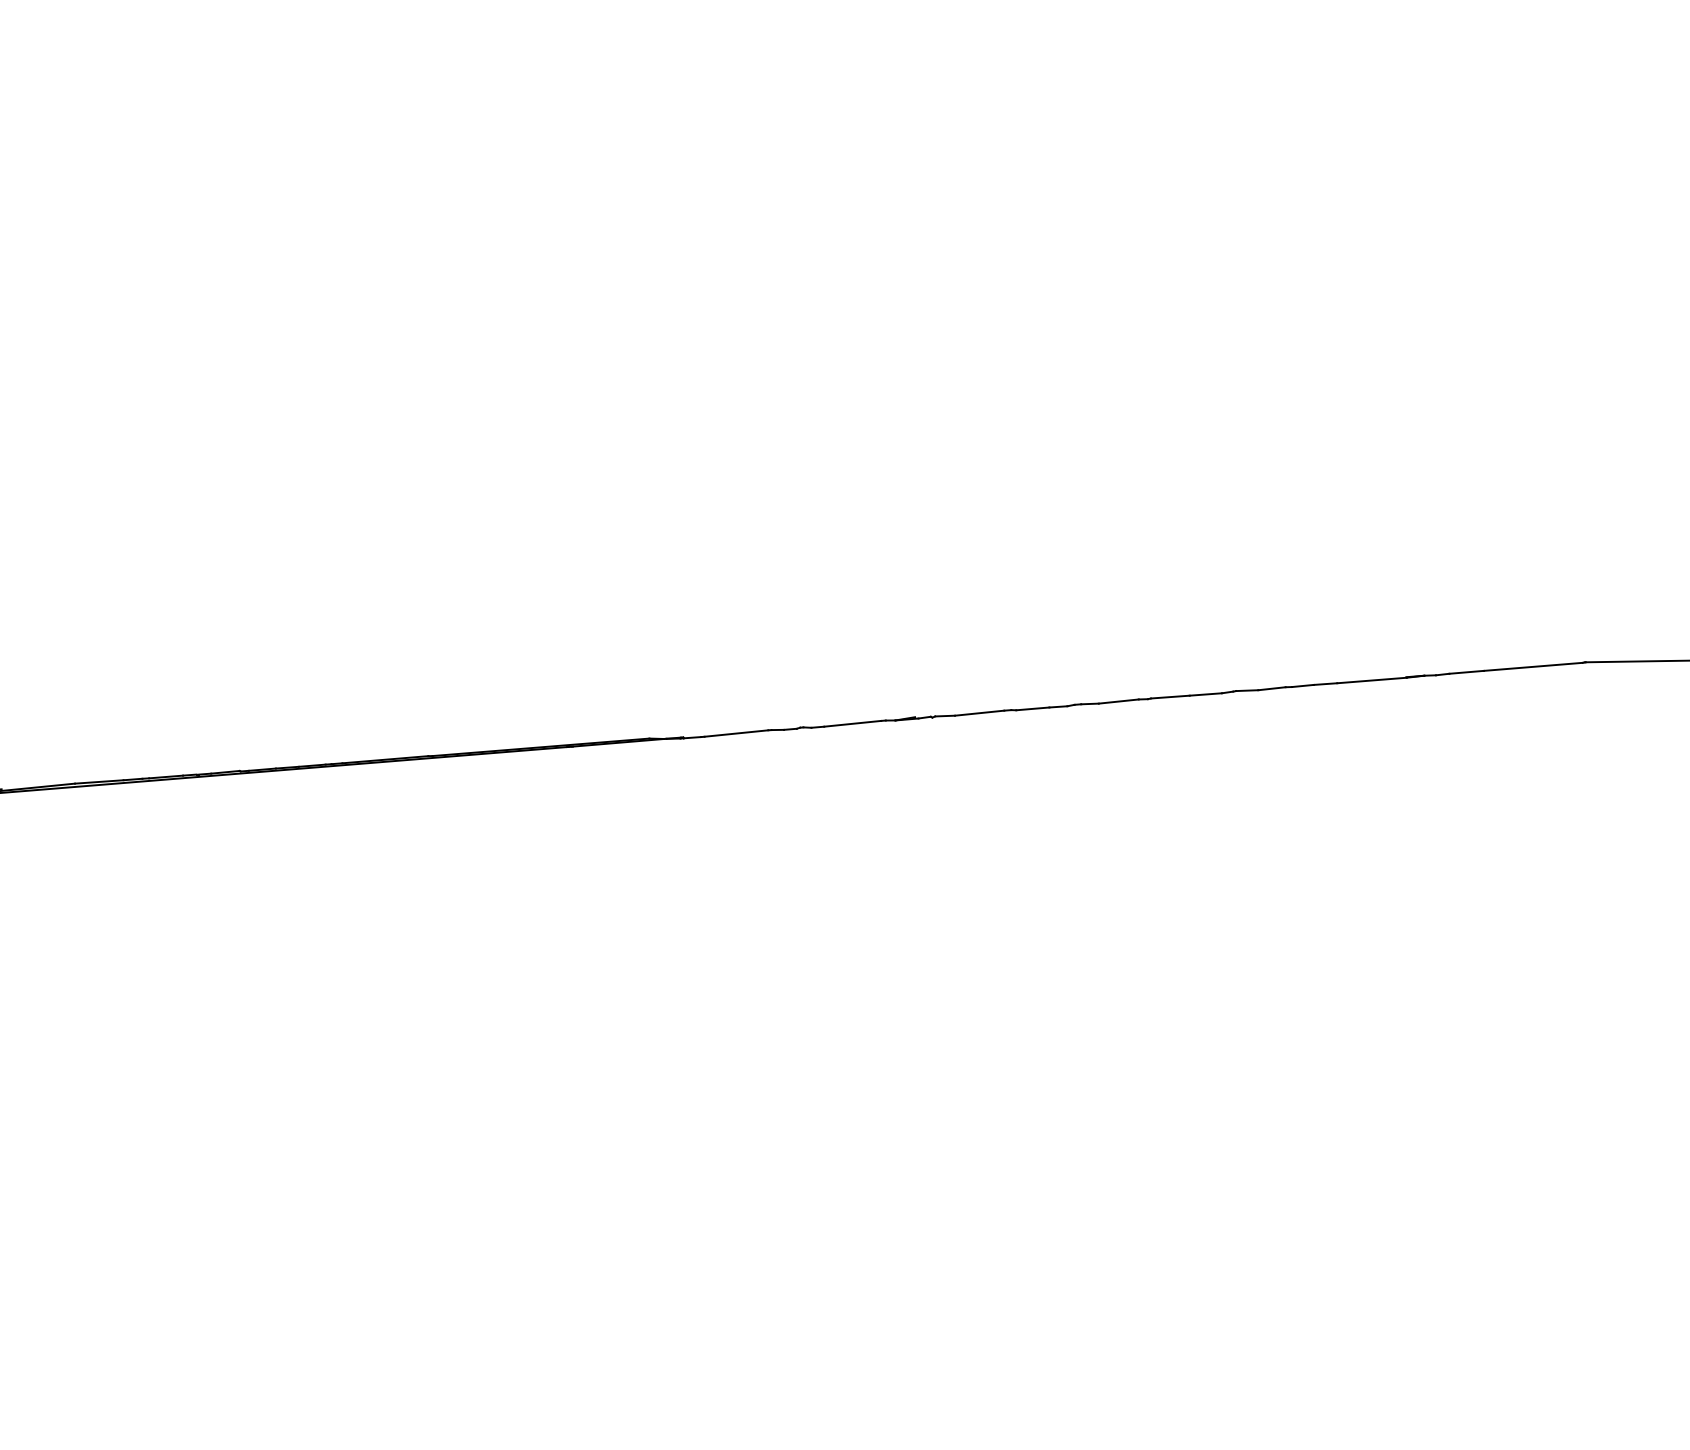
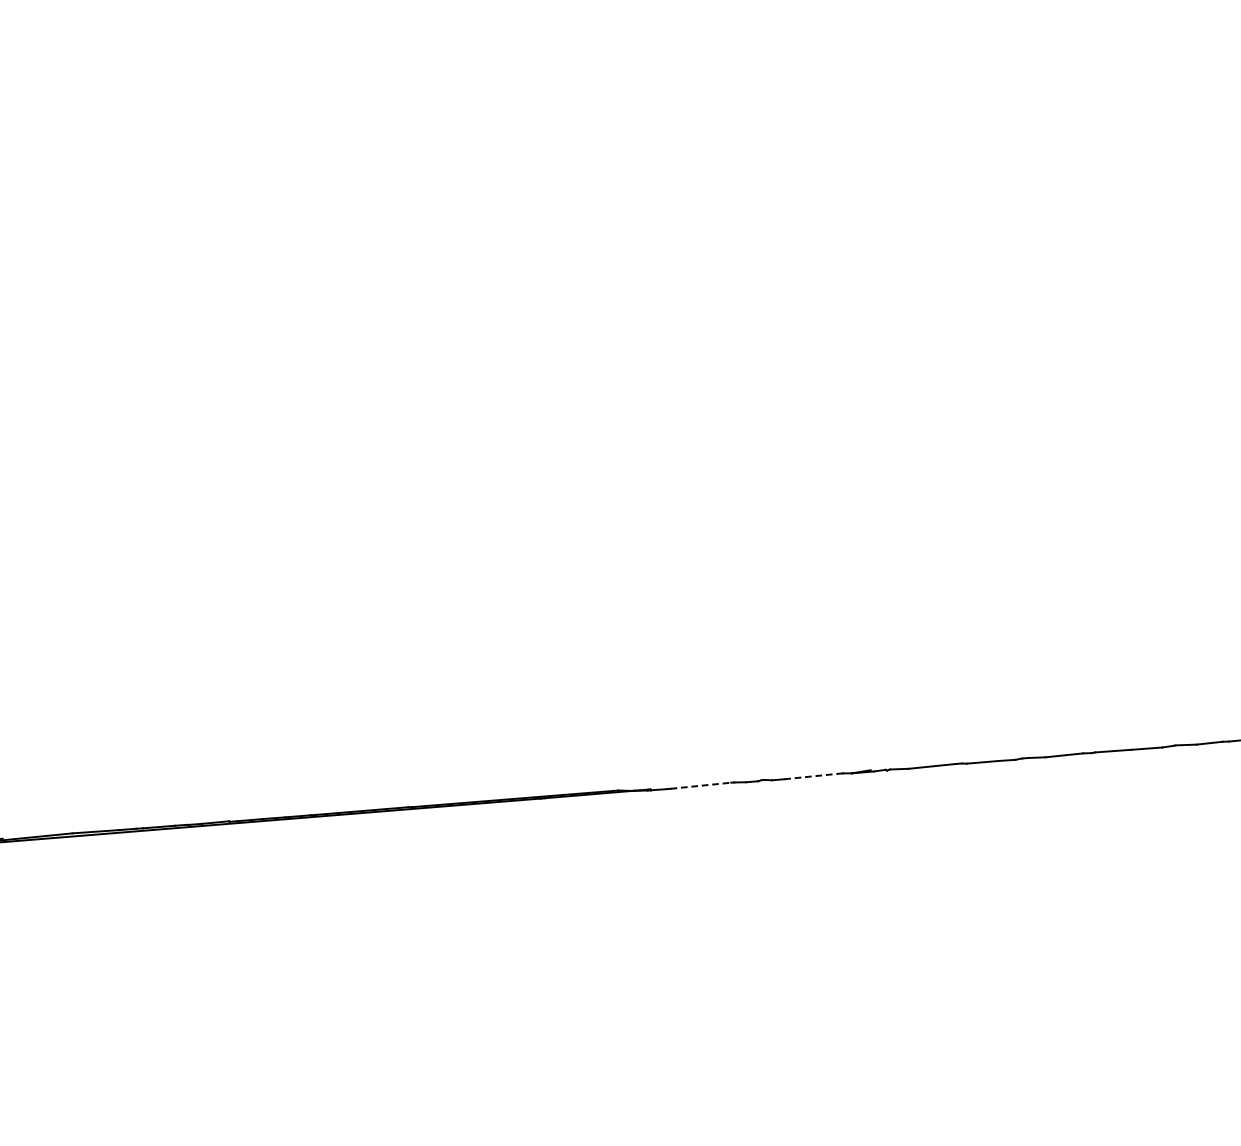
line: (852, 723) -> (811, 776), solid -> dashed
line: (736, 733) -> (700, 785), solid -> dashed

